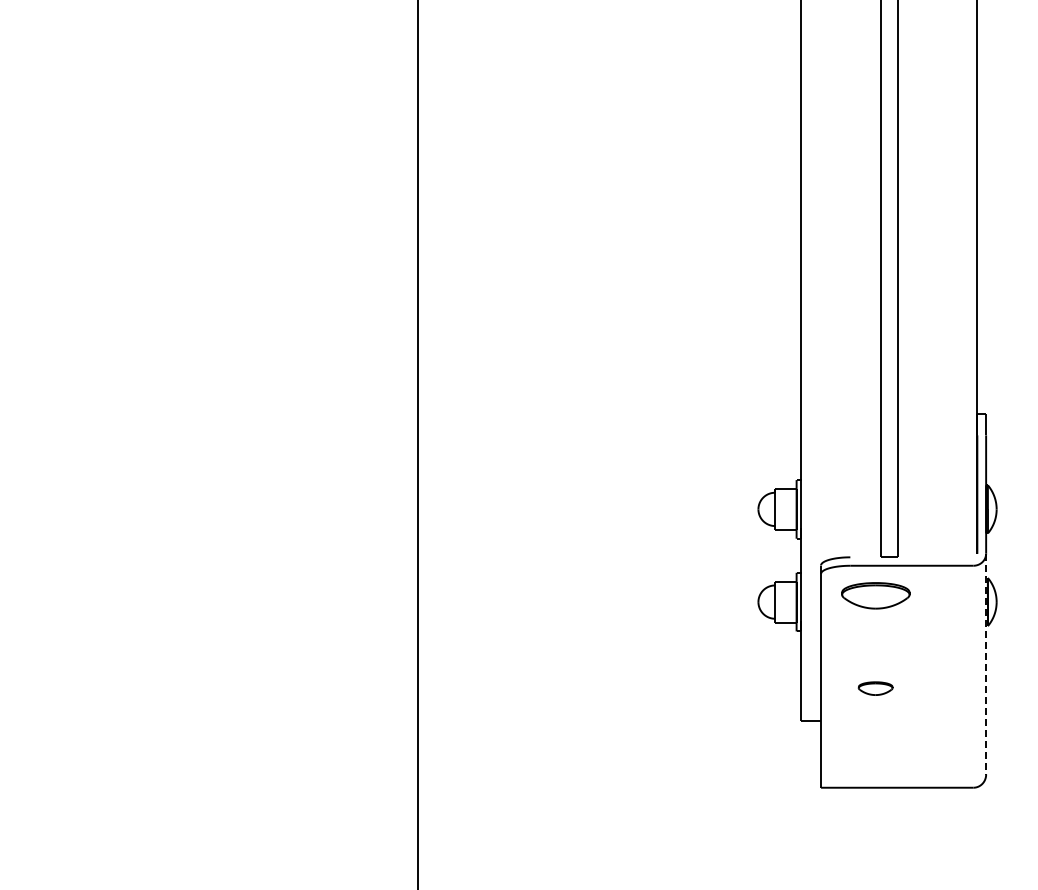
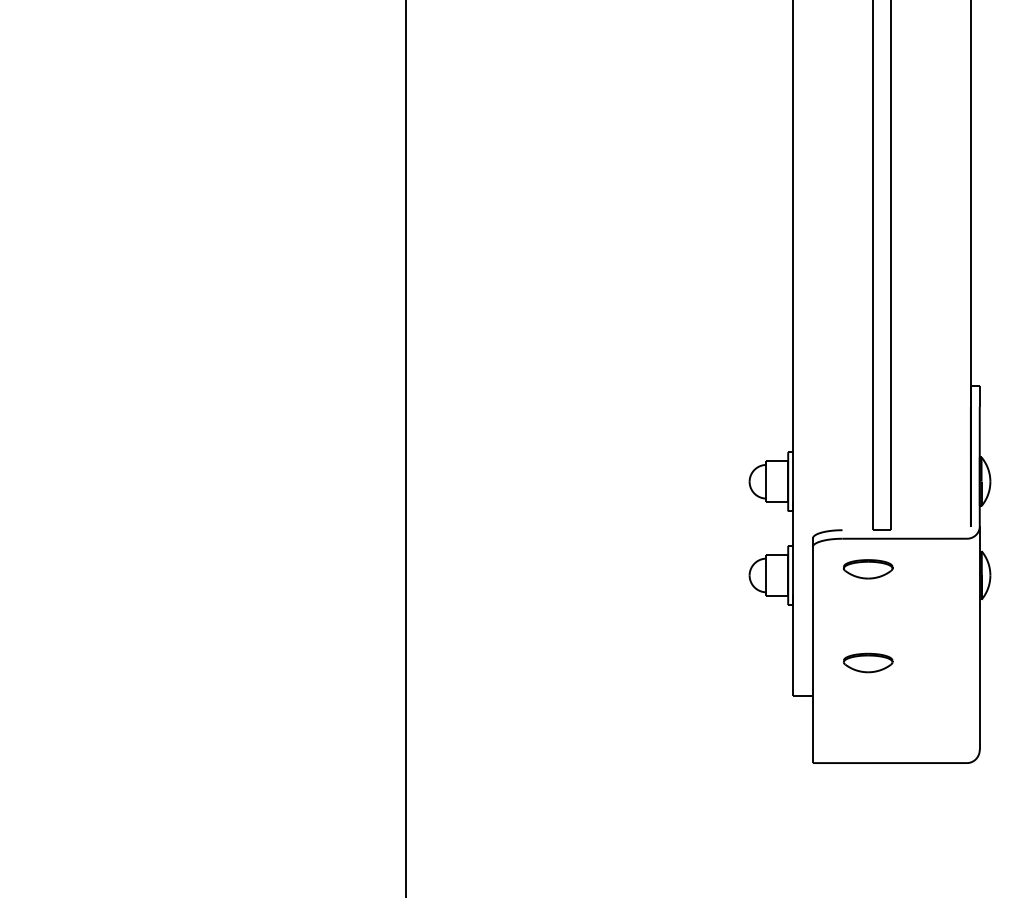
part: (875, 596) -> (867, 569), size x0.71
line: (986, 664) -> (980, 638), dashed -> solid
part: (875, 688) -> (867, 662), size x1.43

